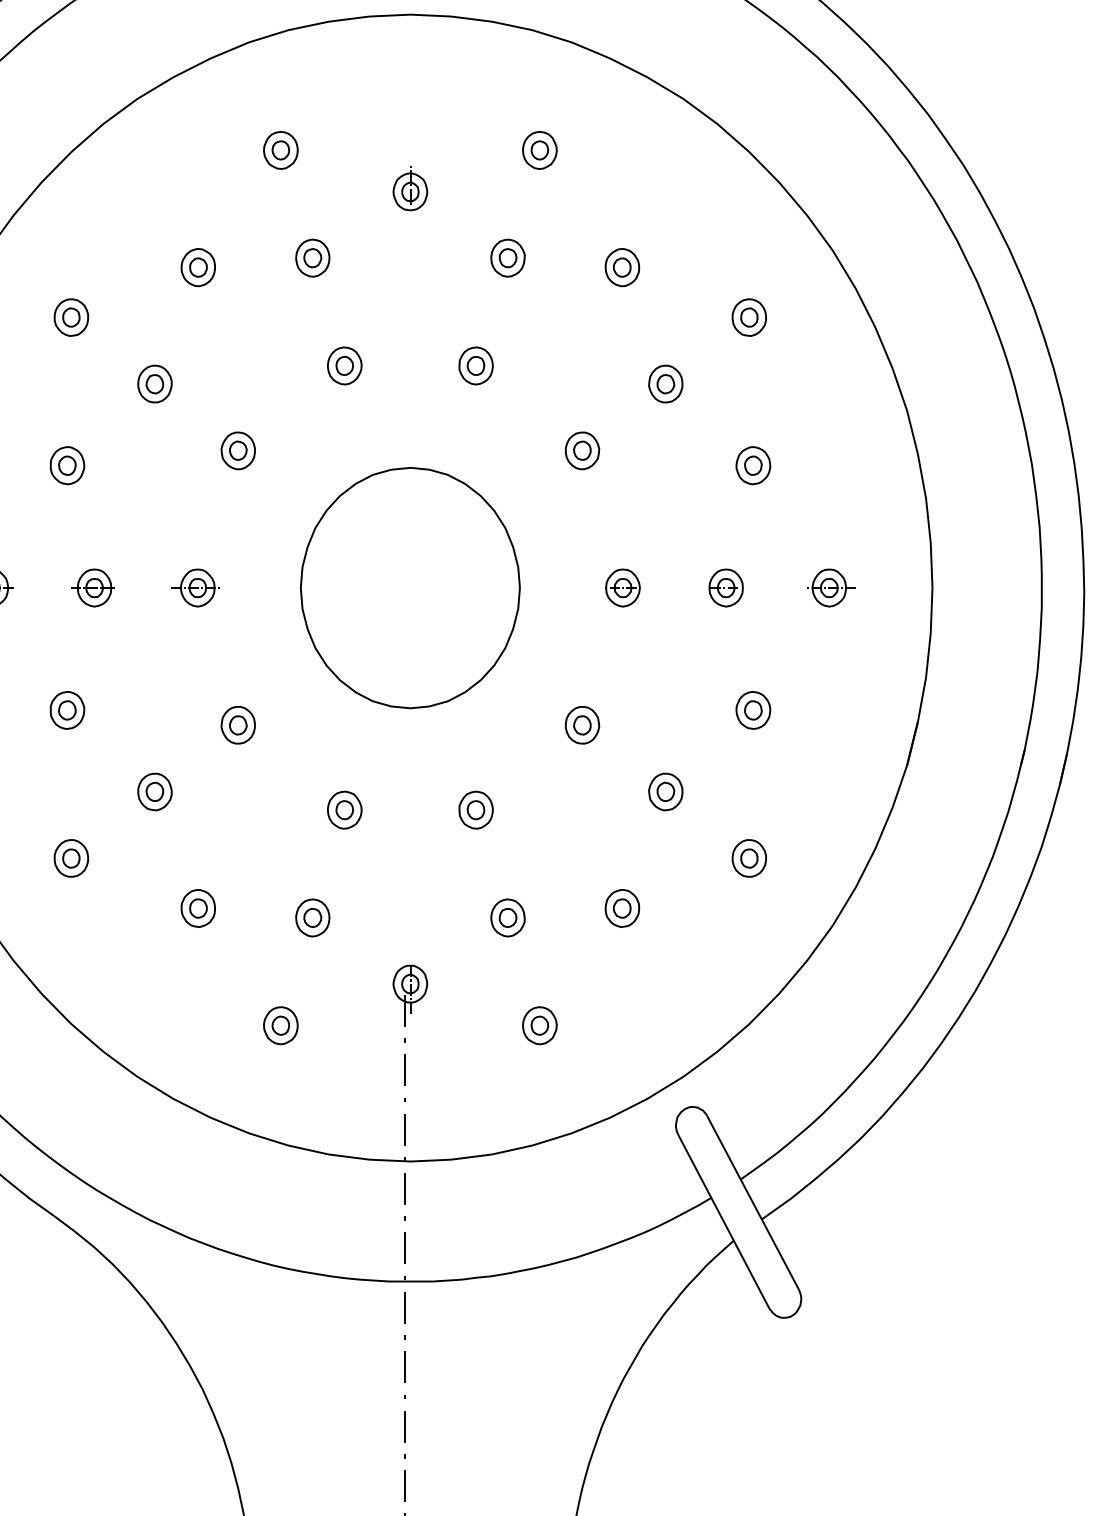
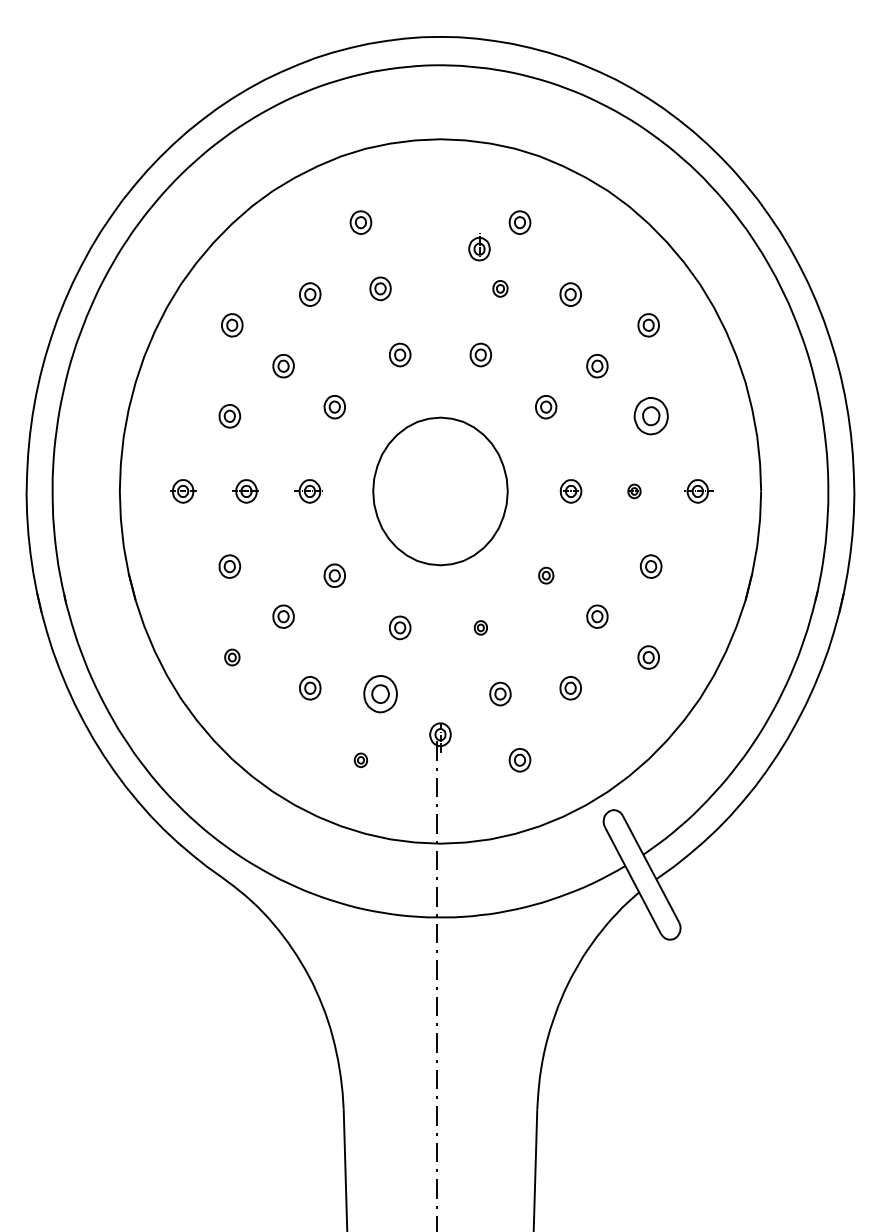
part: (410, 189) -> (479, 247), moved
part: (508, 257) -> (500, 288), size x0.7
part: (752, 466) -> (650, 416), size x1.6
part: (726, 588) -> (634, 491), size x0.6
part: (582, 724) -> (546, 575), size x0.7
part: (475, 809) -> (480, 627), size x0.6
part: (71, 858) -> (232, 657), size x0.7
part: (312, 917) -> (380, 693), size x1.6
part: (280, 1026) -> (360, 760), size x0.6

